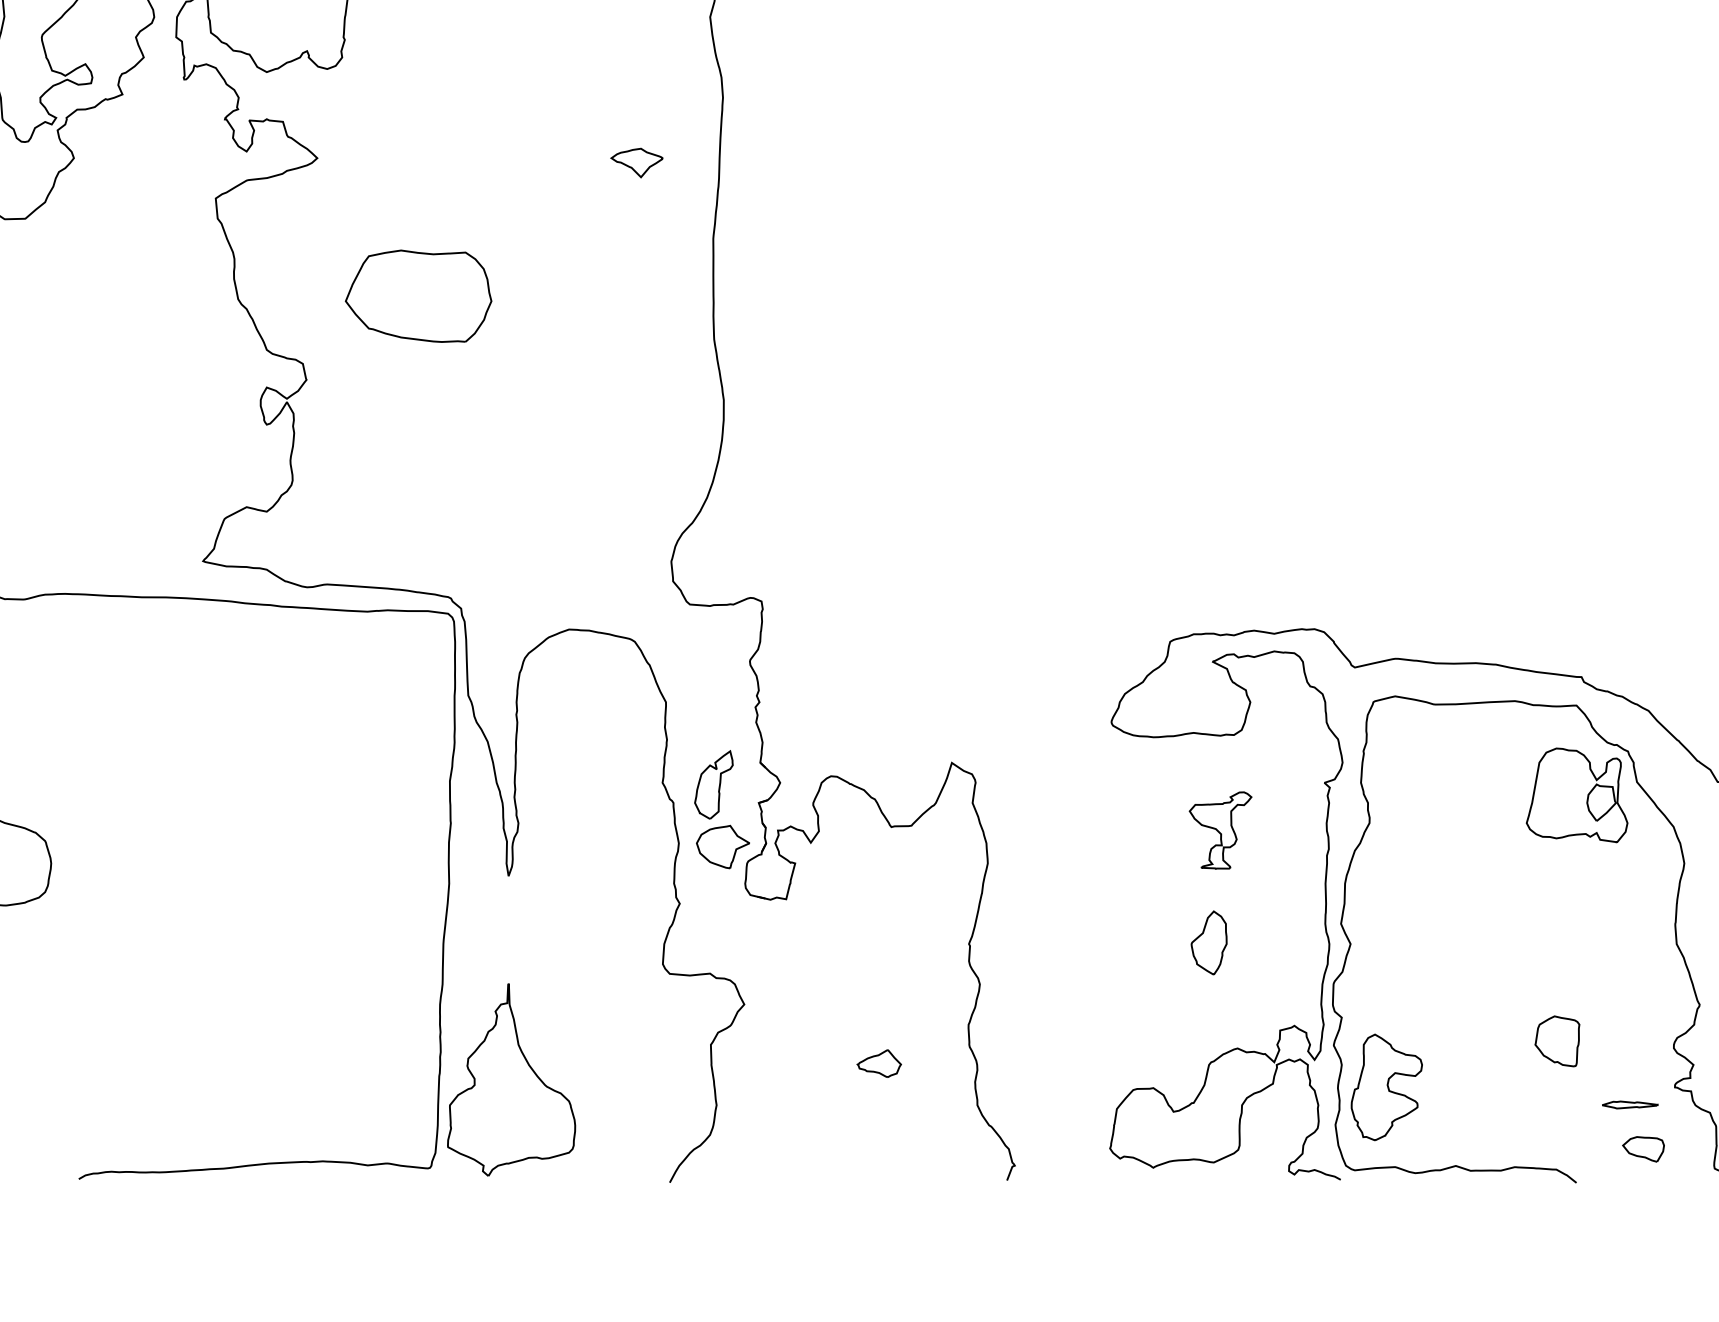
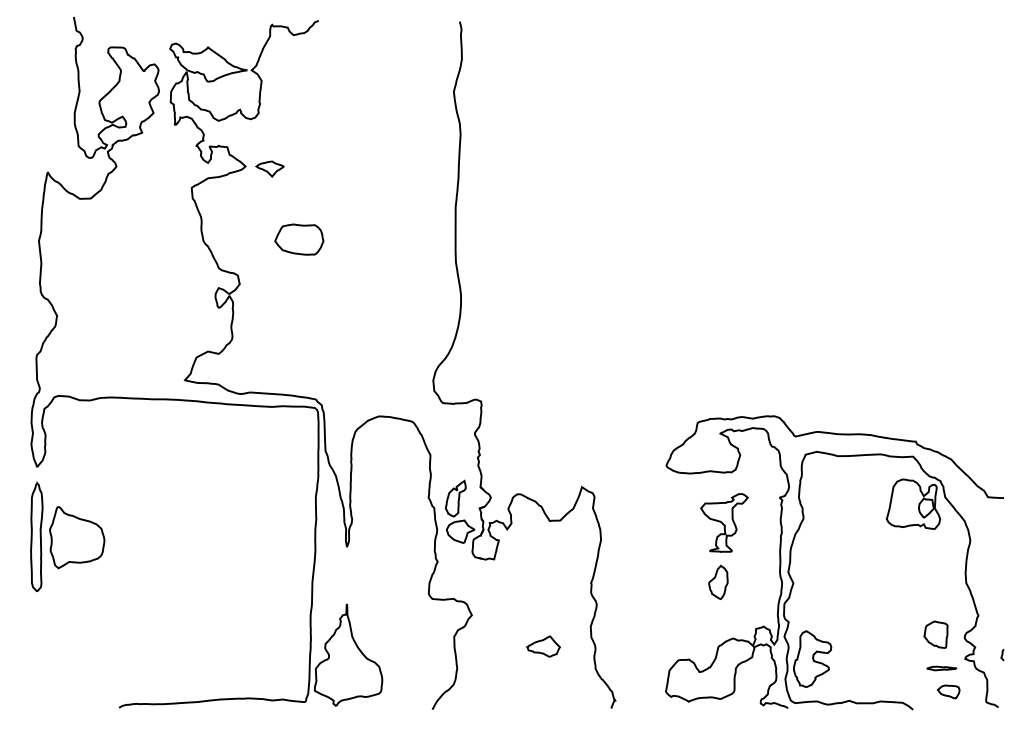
part: (635, 161) -> (269, 168), moved
part: (419, 295) -> (299, 239), size x0.62
part: (1220, 829) -> (724, 522), size x1.43
part: (1556, 1040) -> (935, 634), moved
part: (879, 1063) -> (543, 646), size x1.43

